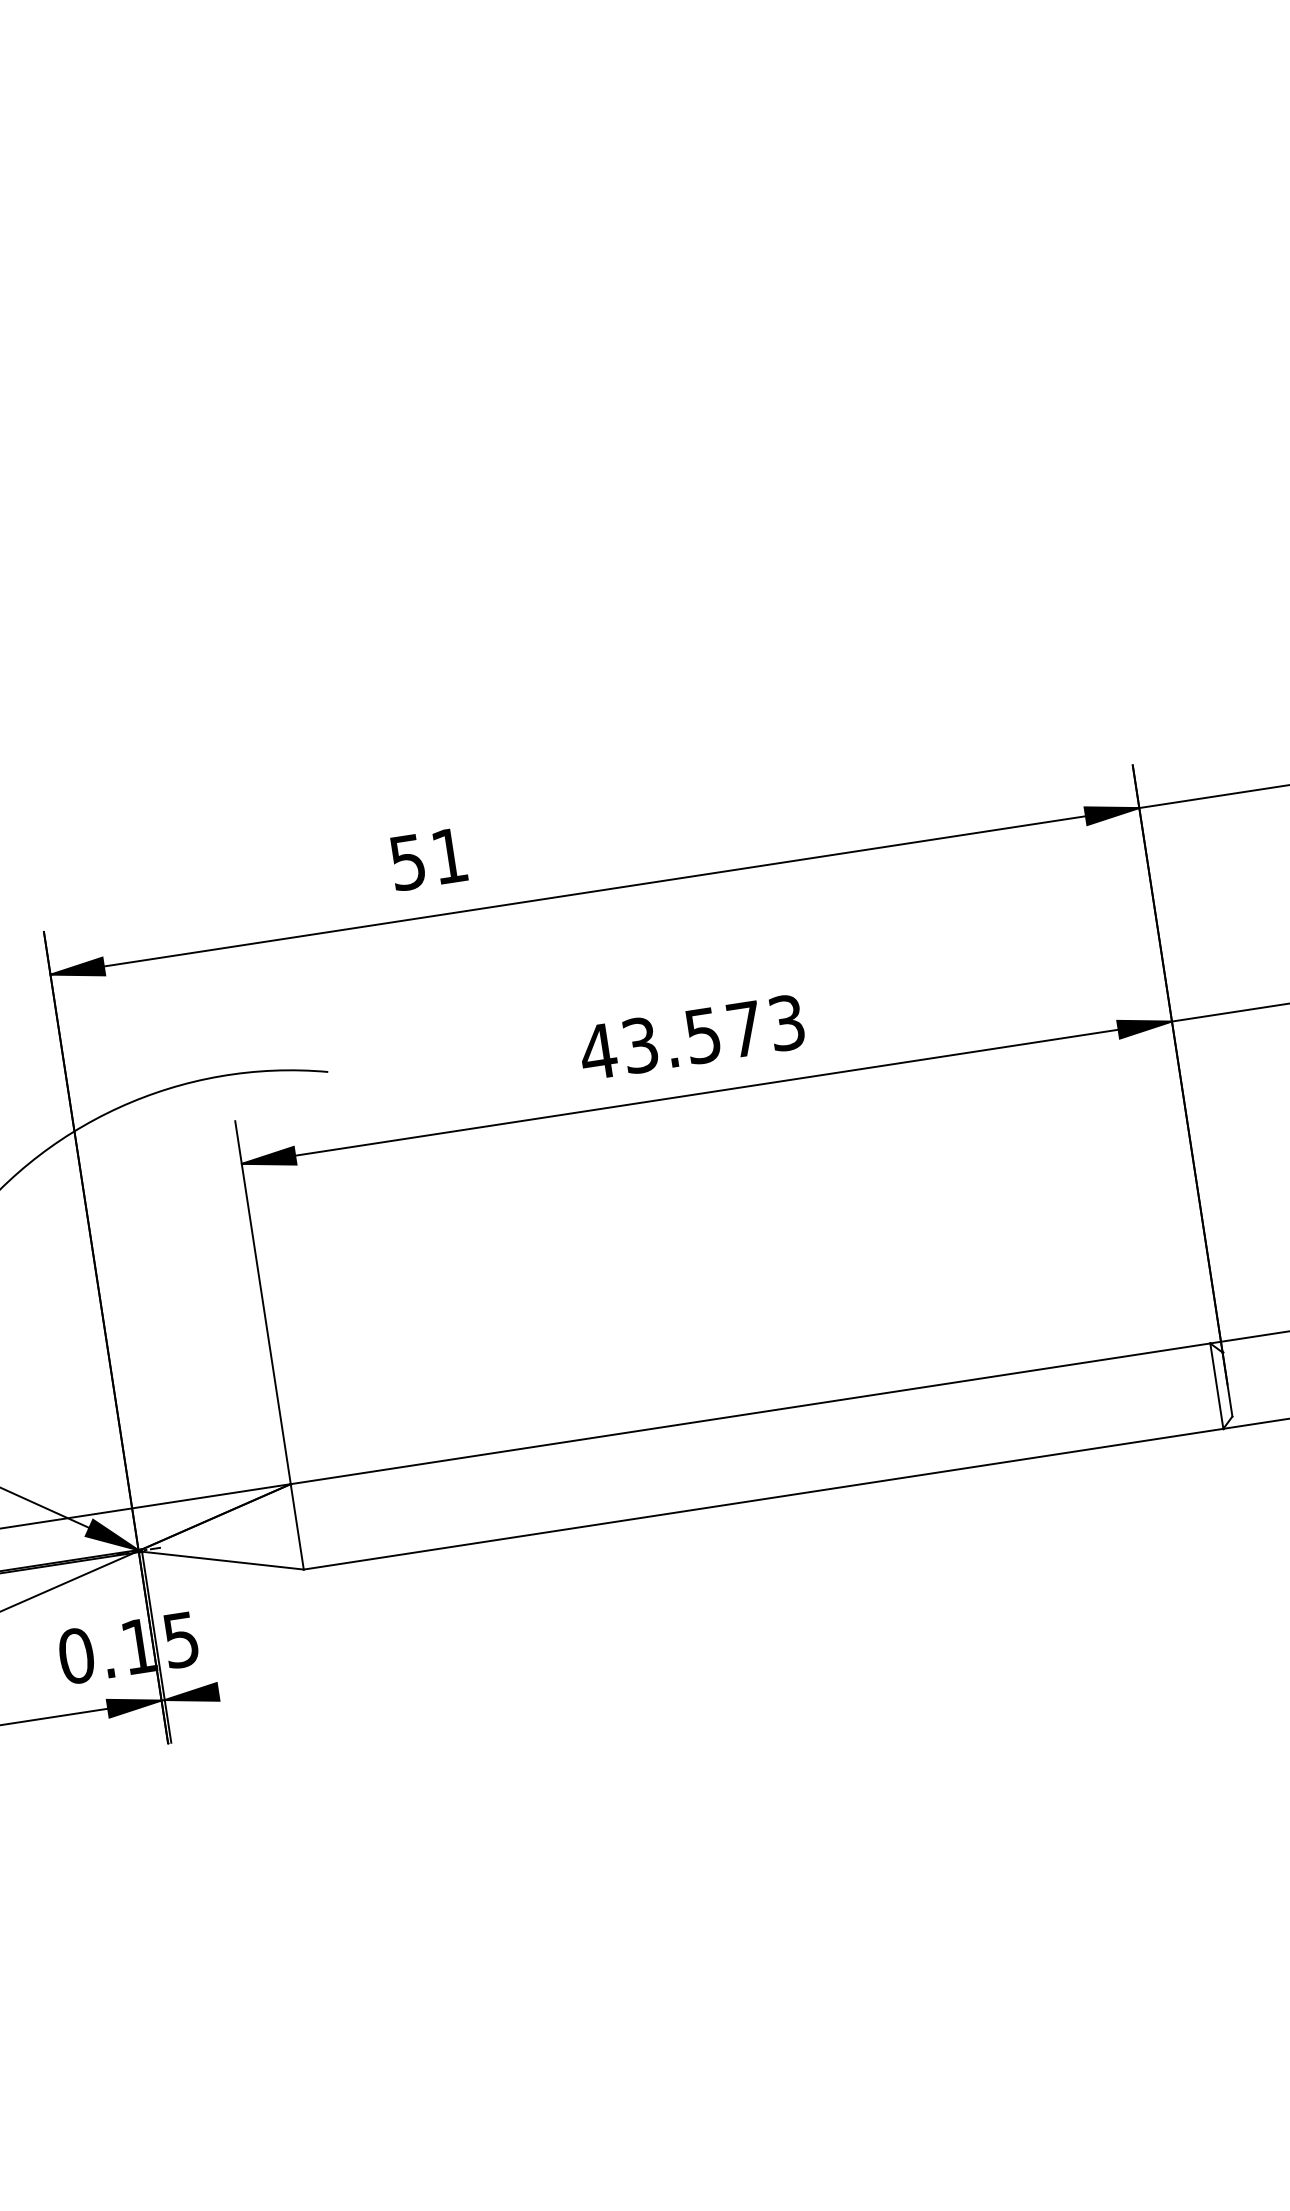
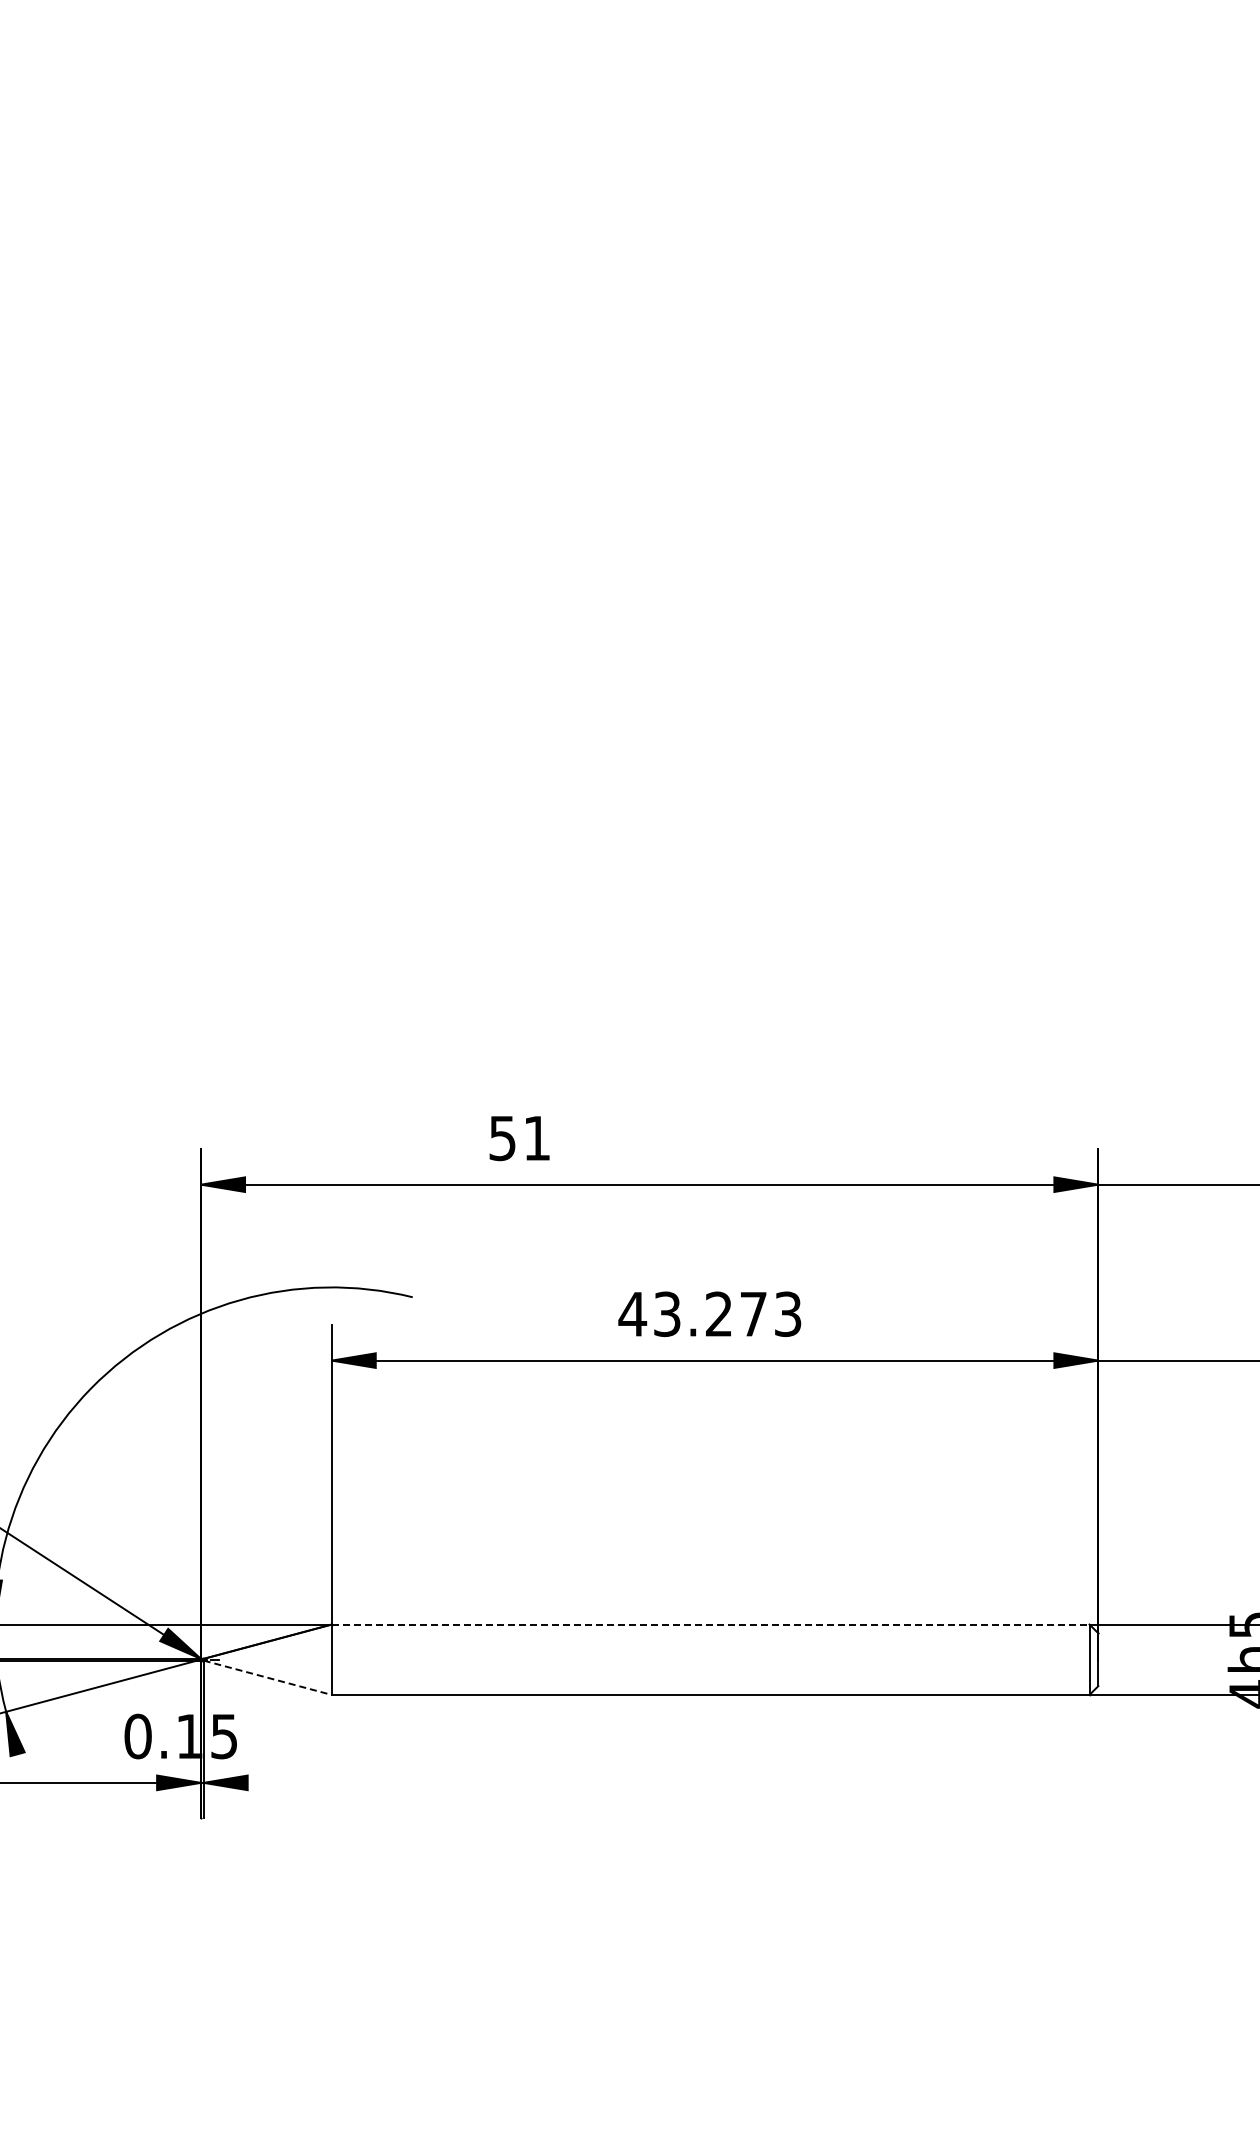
text: (702, 1036) -> (718, 1314), 43.573 -> 43.273
line: (750, 1413) -> (710, 1624), solid -> dashed
line: (223, 1560) -> (268, 1677), solid -> dashed

